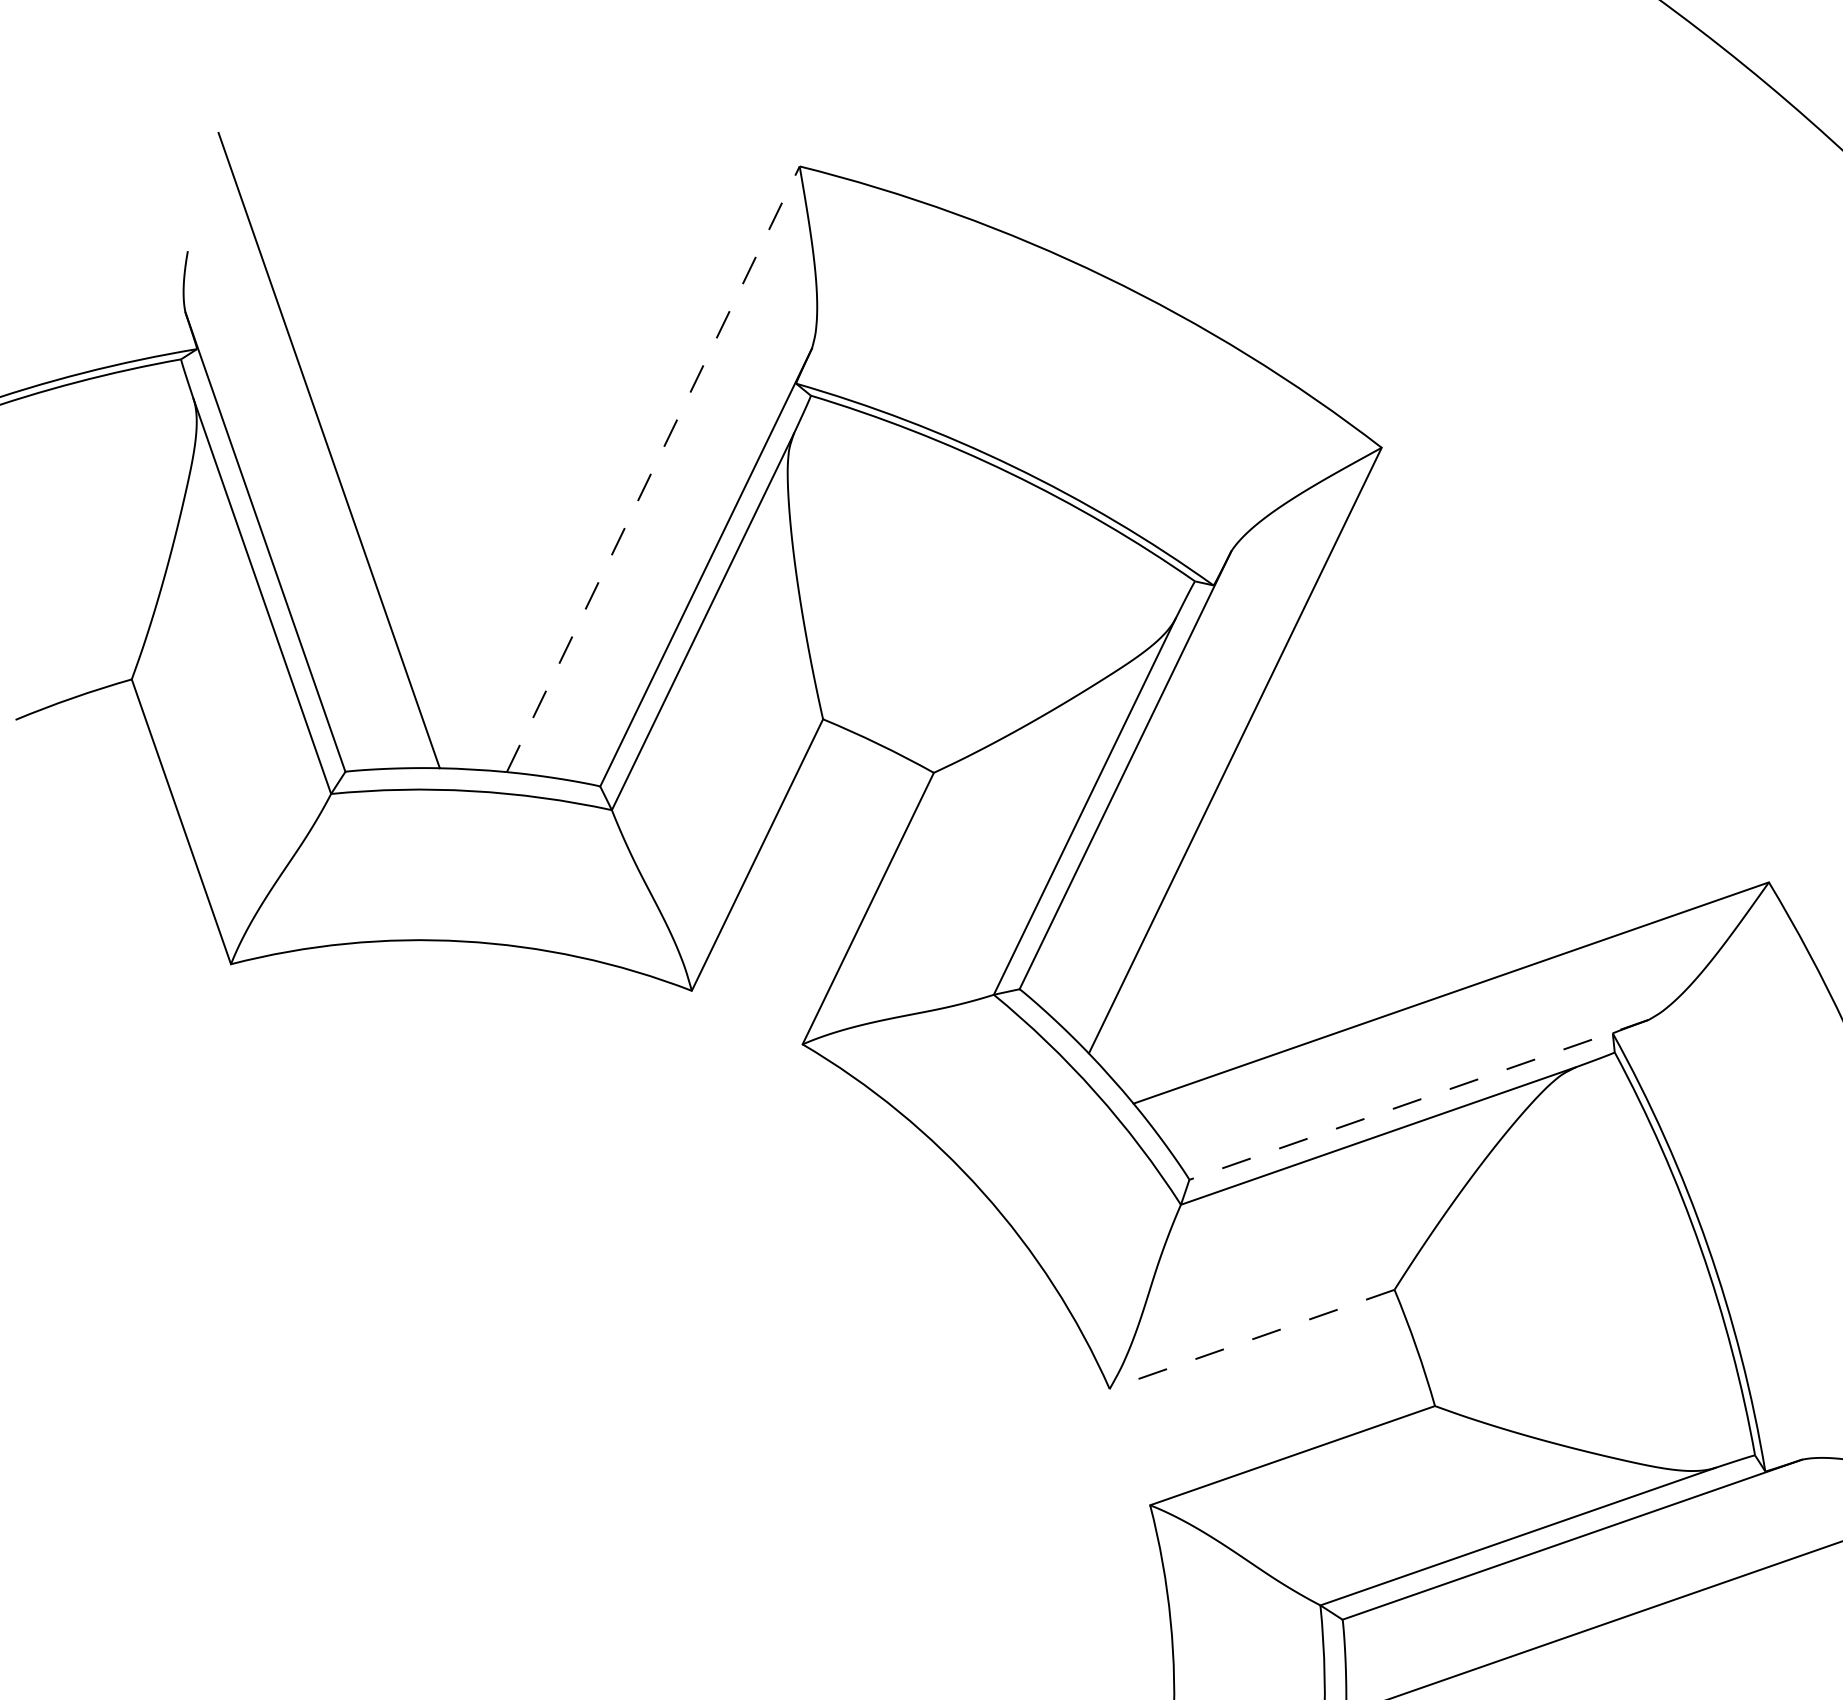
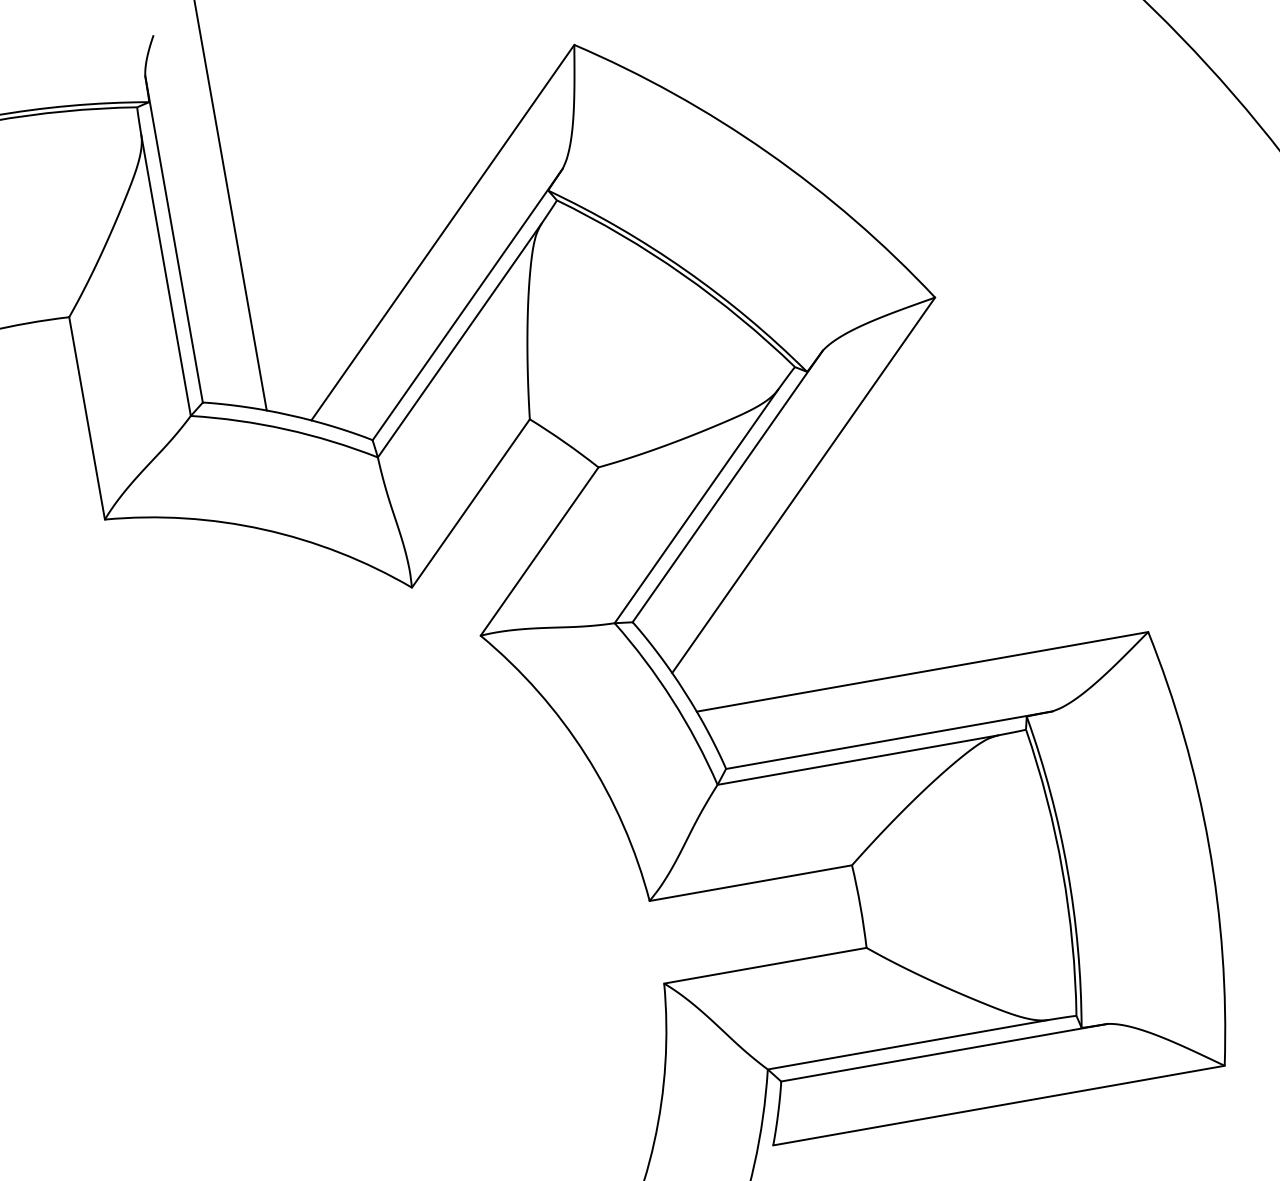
line: (654, 468) -> (443, 232), dashed -> solid
line: (1419, 1100) -> (889, 740), dashed -> solid
line: (1251, 1340) -> (750, 883), dashed -> solid

